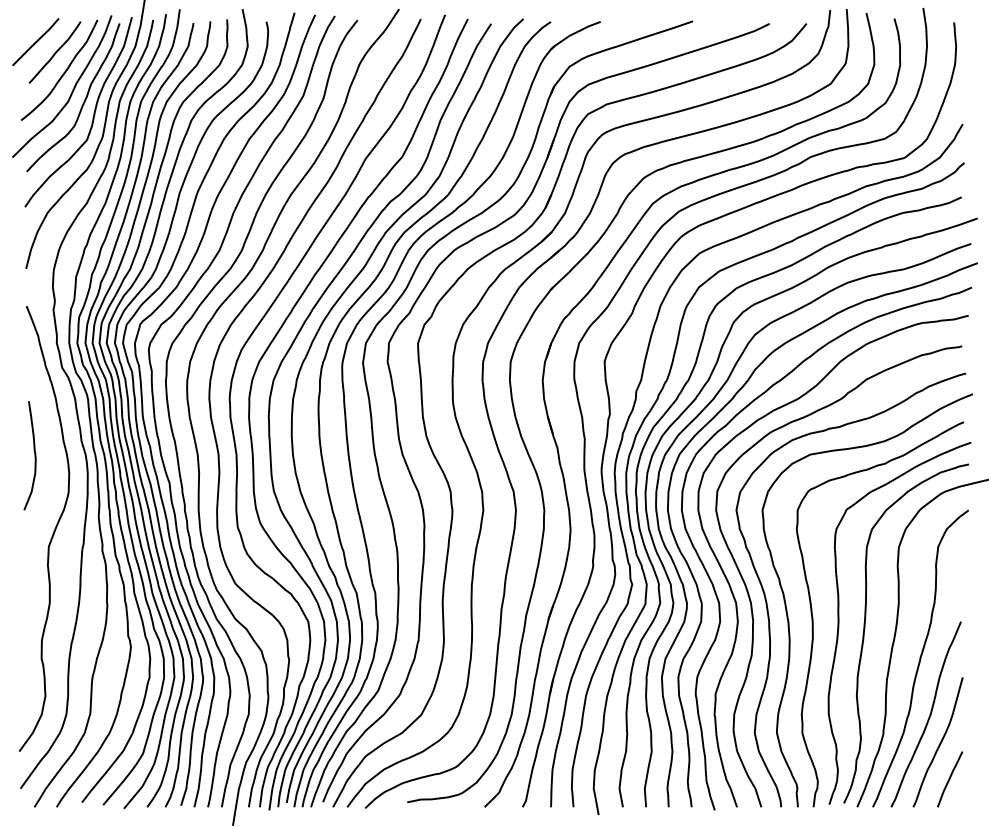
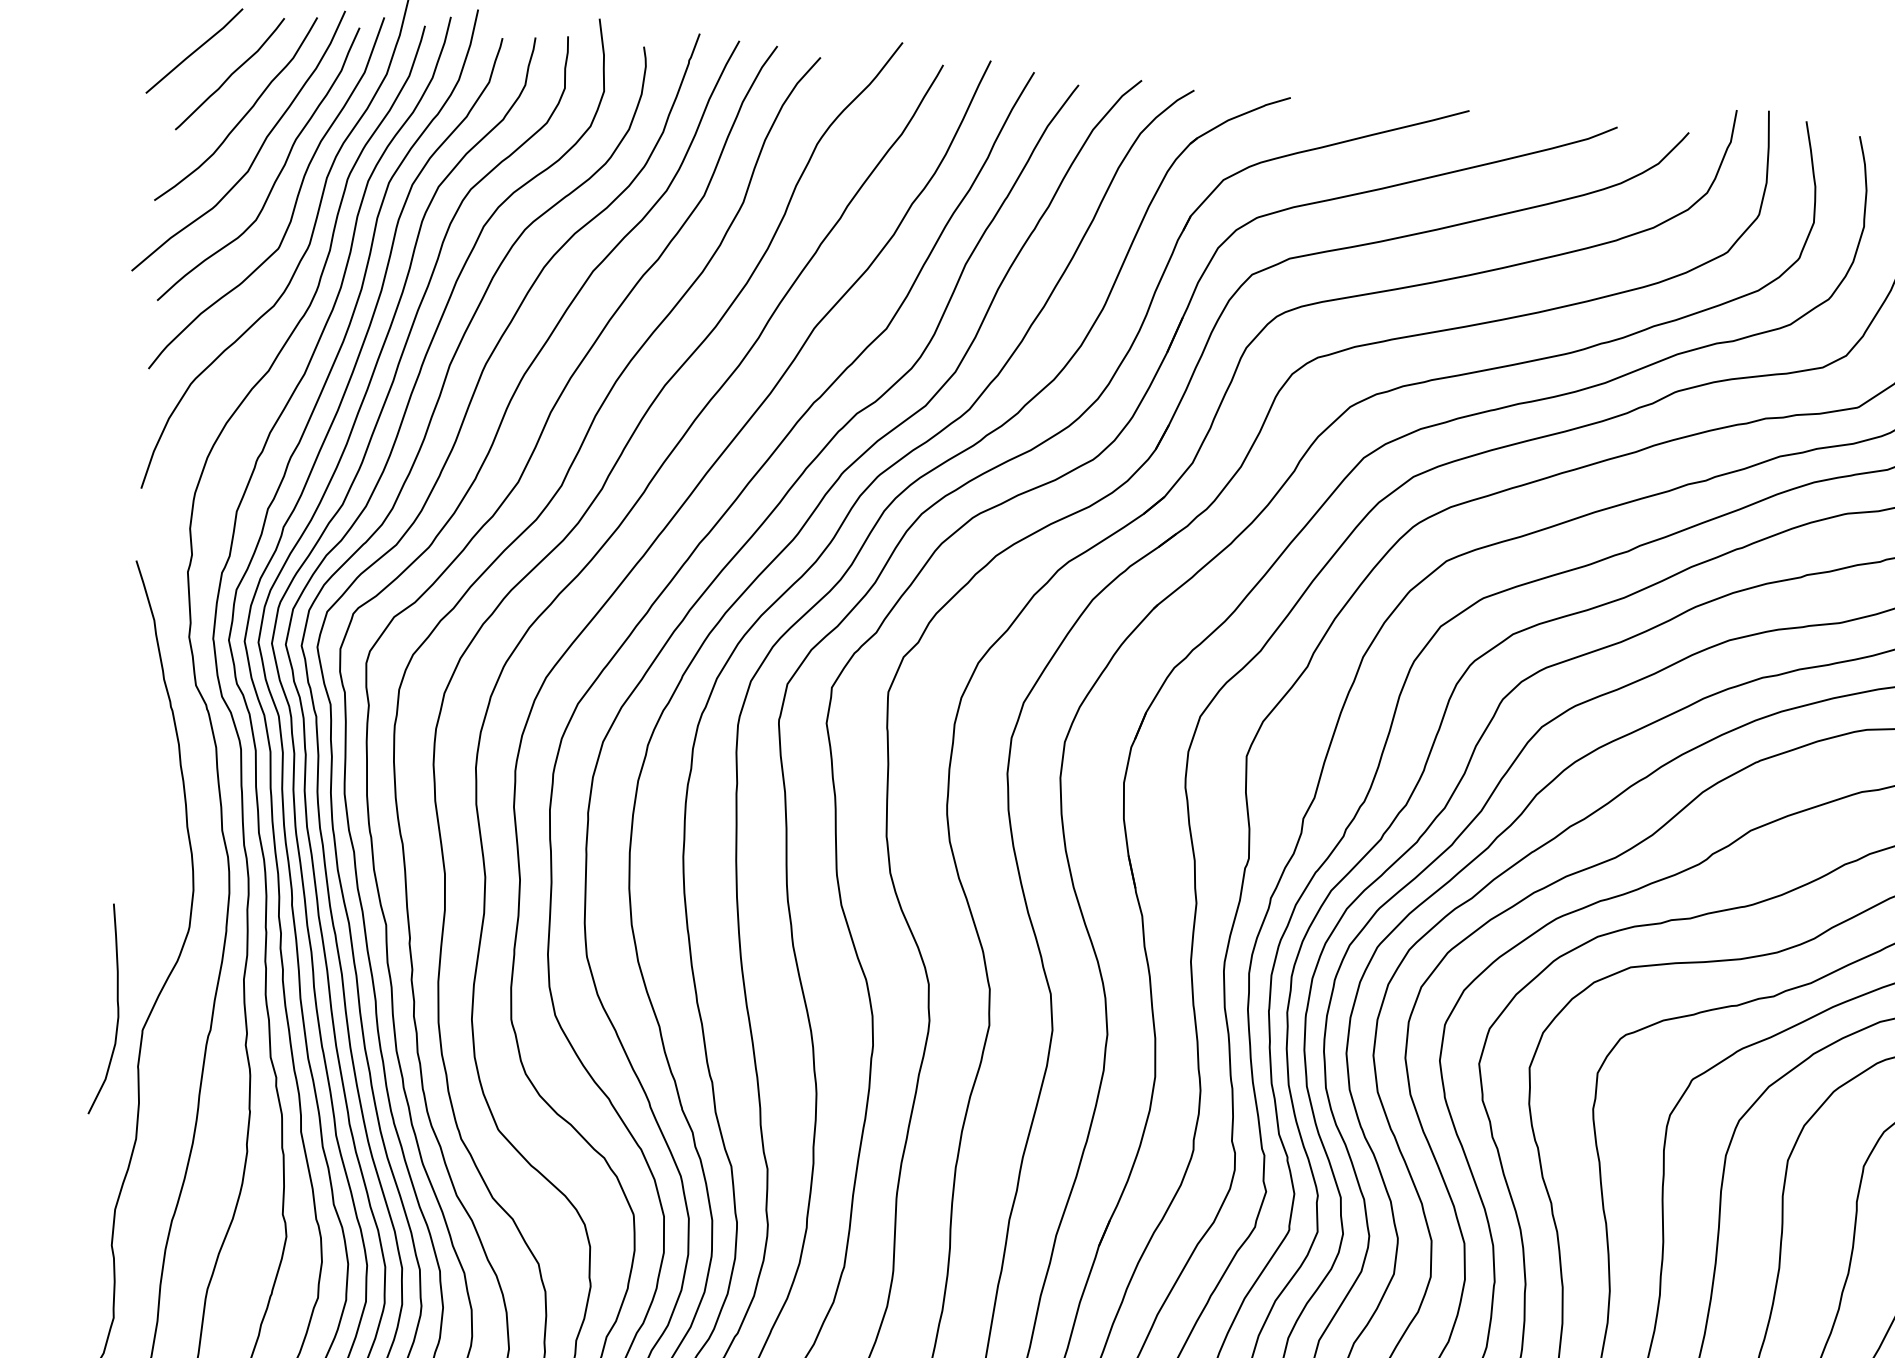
curve: (34, 455) -> (116, 1009), moved

